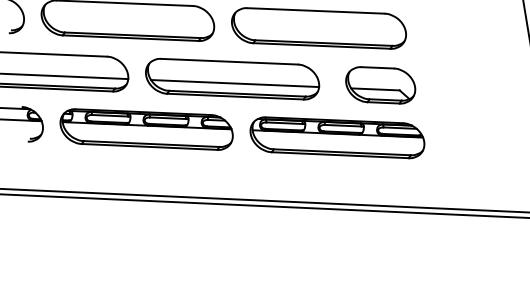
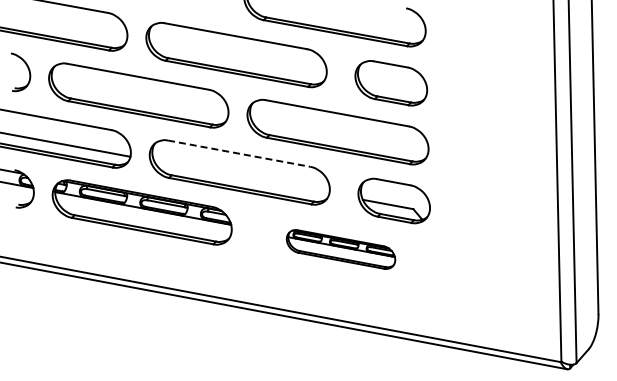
line: (229, 61) -> (239, 153), solid -> dashed
line: (234, 83) -> (241, 177), removed
part: (336, 137) -> (340, 249), size x0.6

